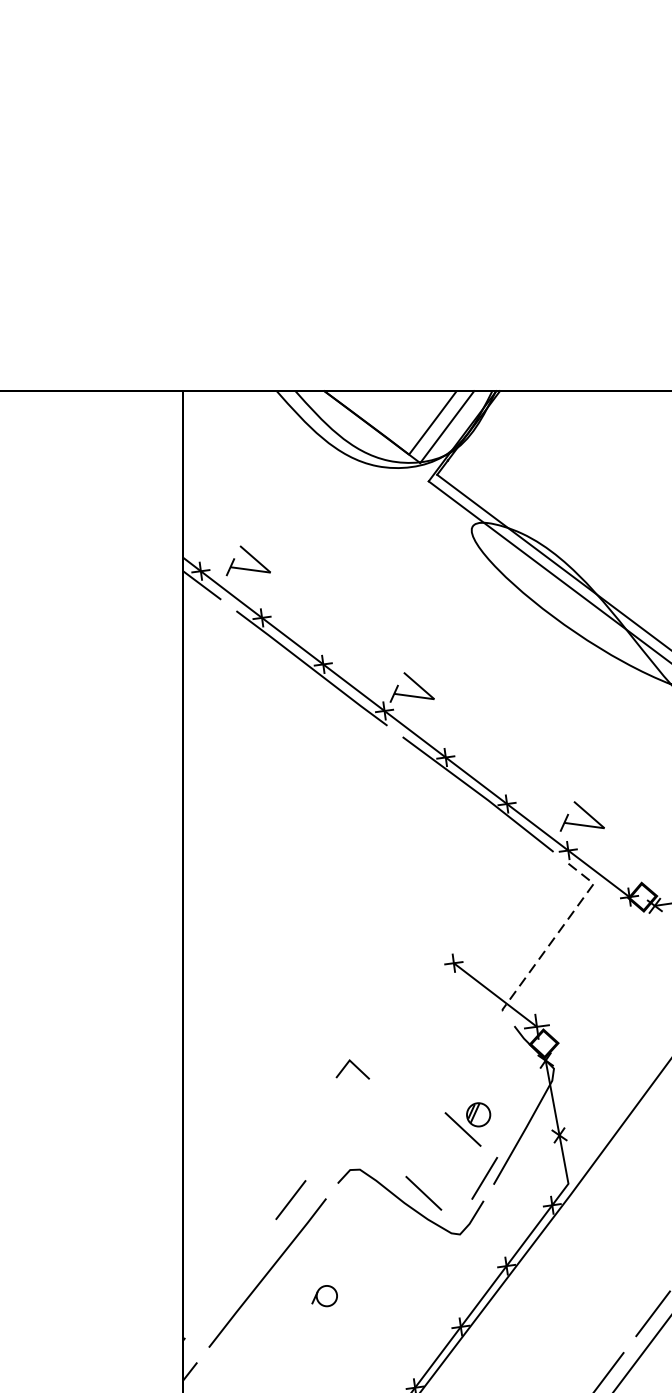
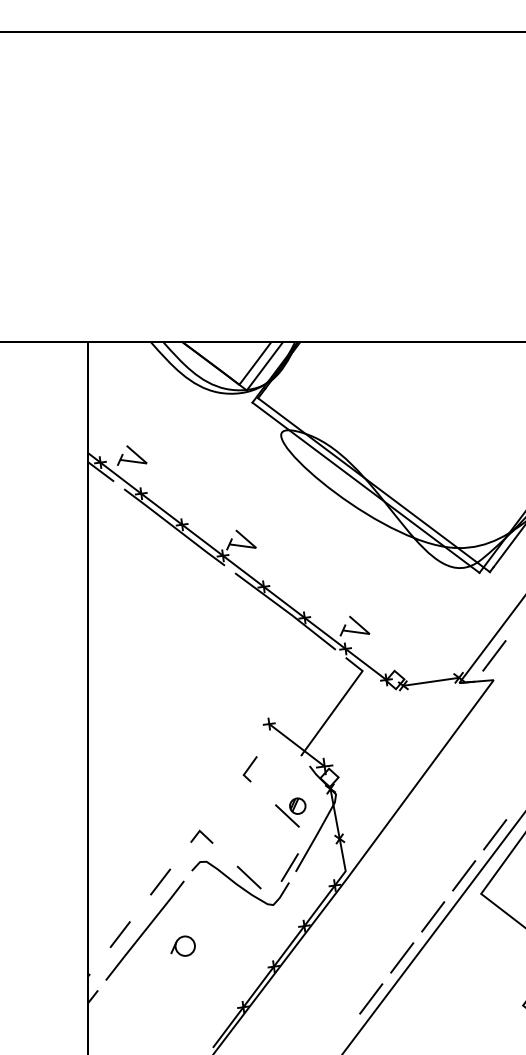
line: (557, 933) -> (338, 704), dashed -> solid
line: (424, 1029) -> (249, 768), added
line: (353, 1065) -> (202, 834), moved
part: (467, 1124) -> (290, 812), moved
line: (229, 1278) -> (119, 934), added
part: (323, 1295) -> (182, 945), size x1.43

